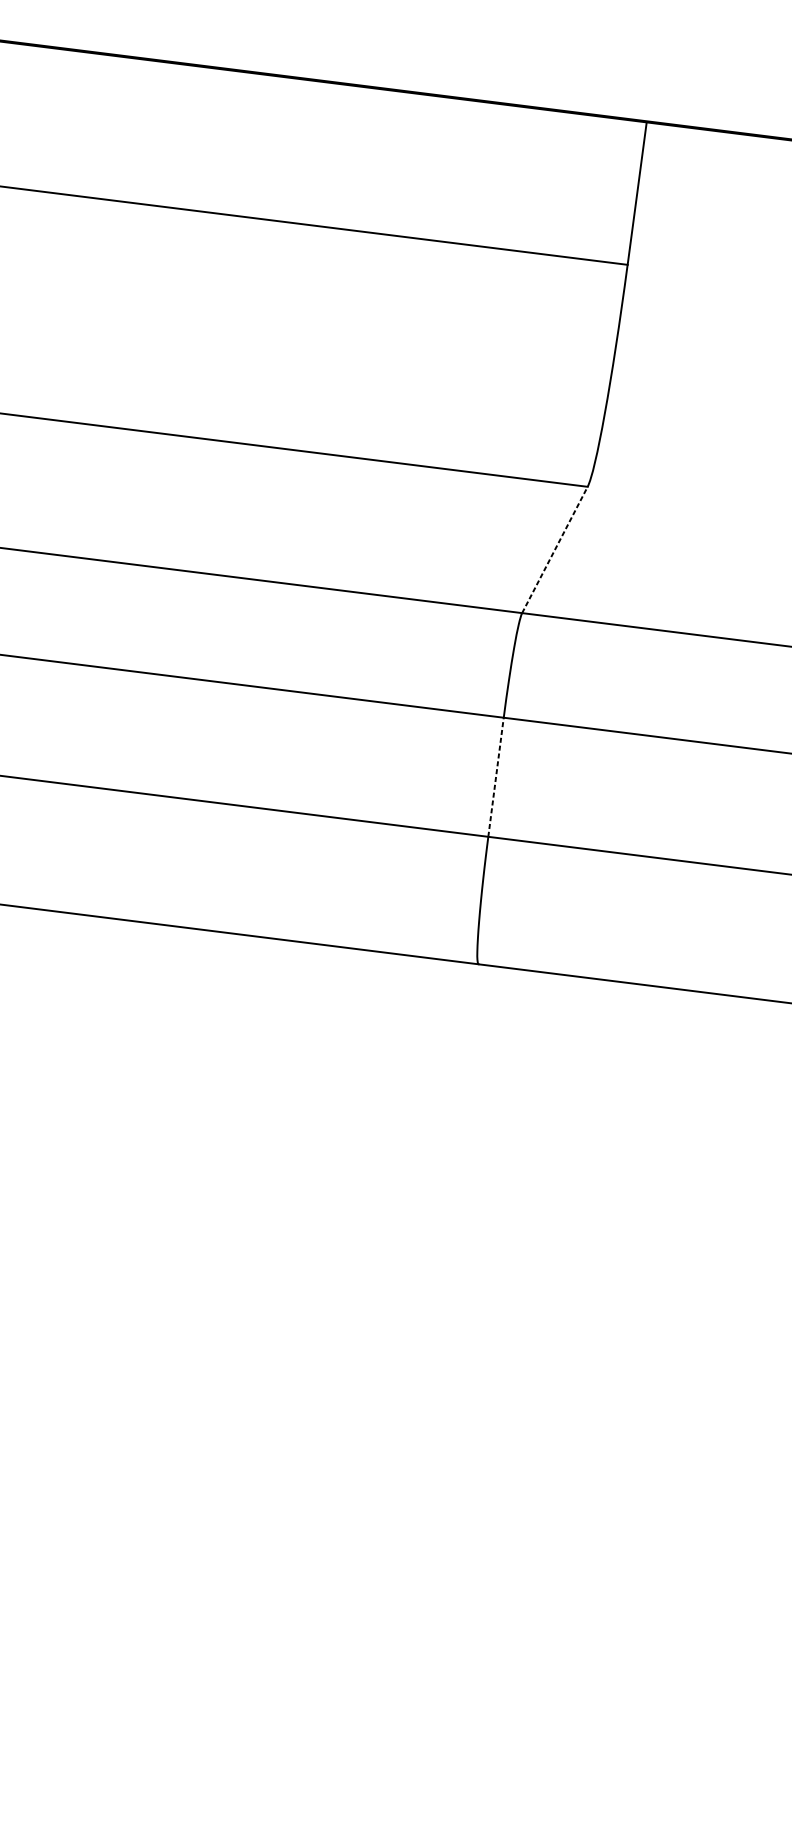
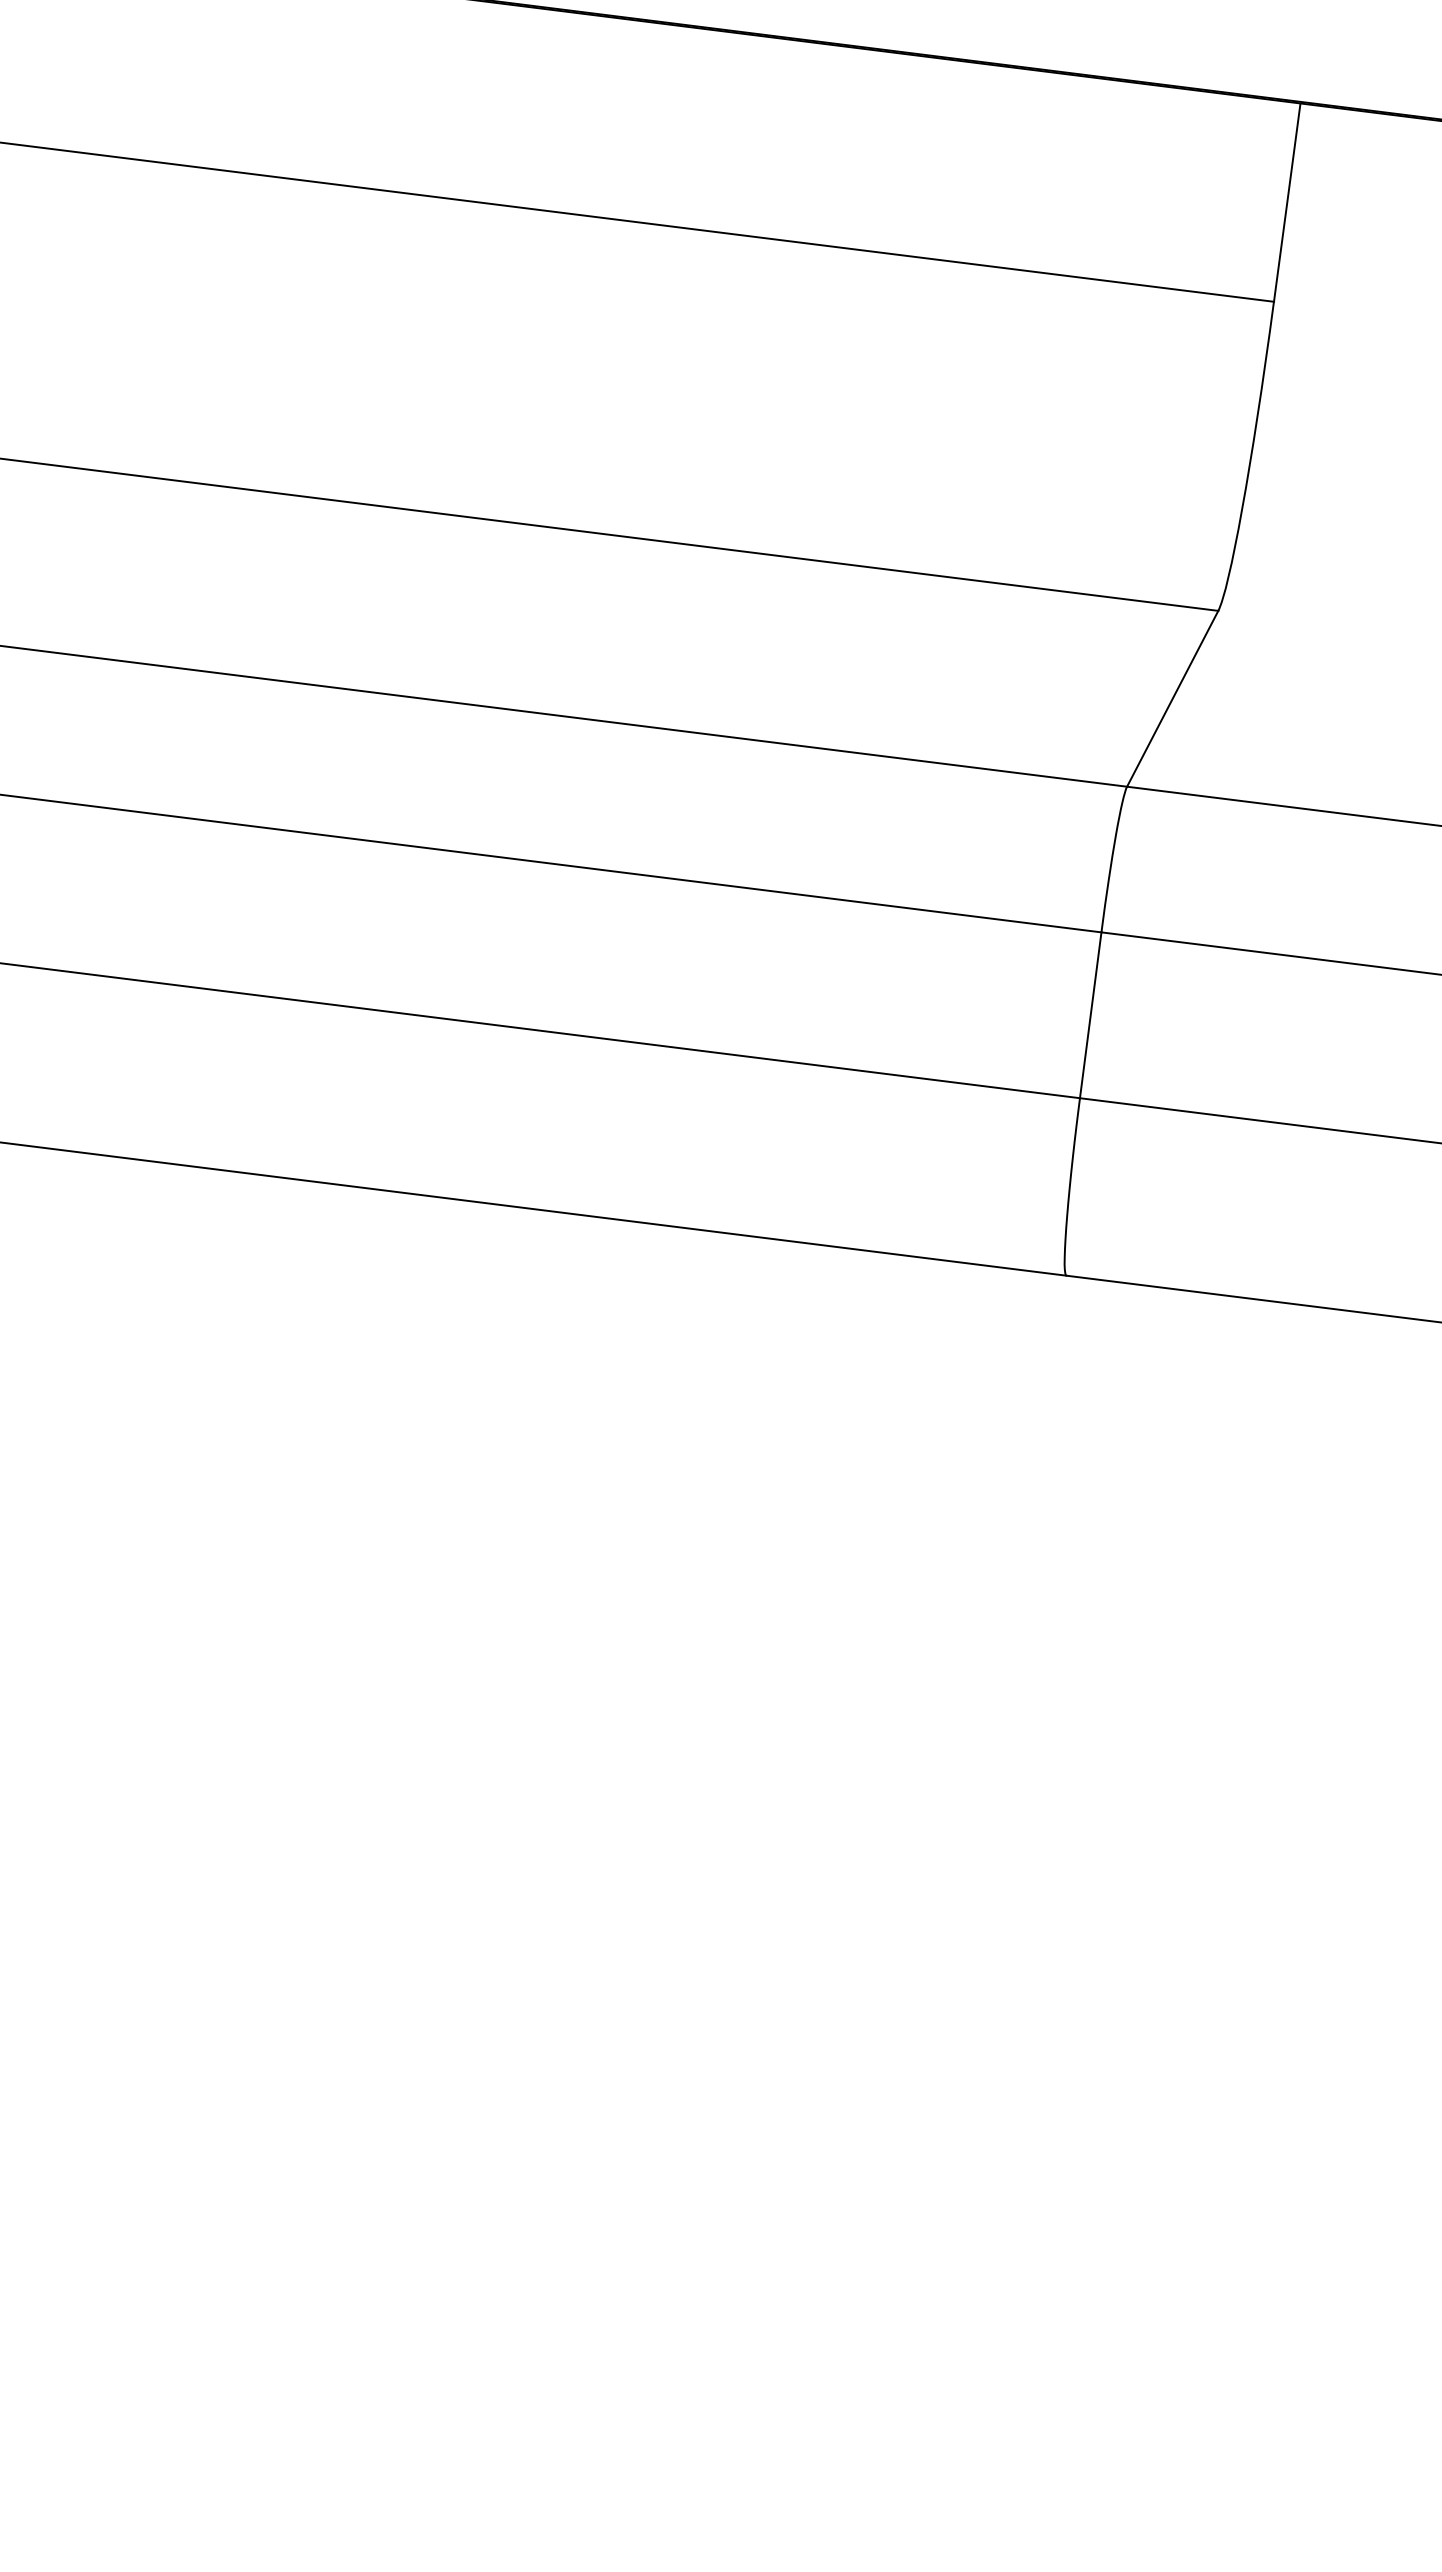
line: (554, 549) -> (1172, 698), dashed -> solid
line: (495, 777) -> (1090, 1015), dashed -> solid

